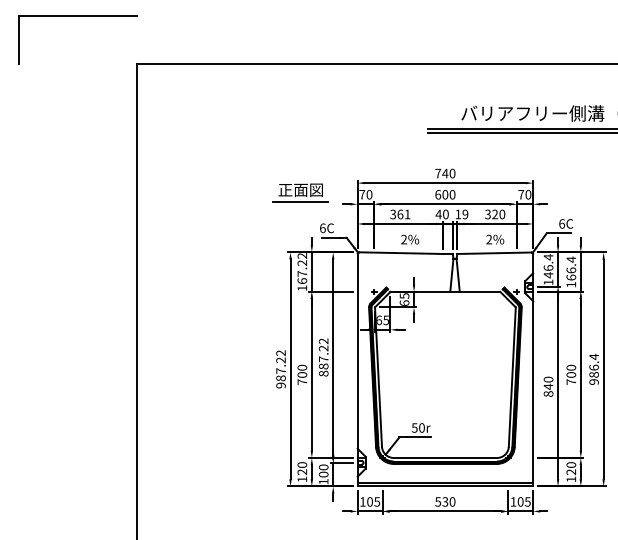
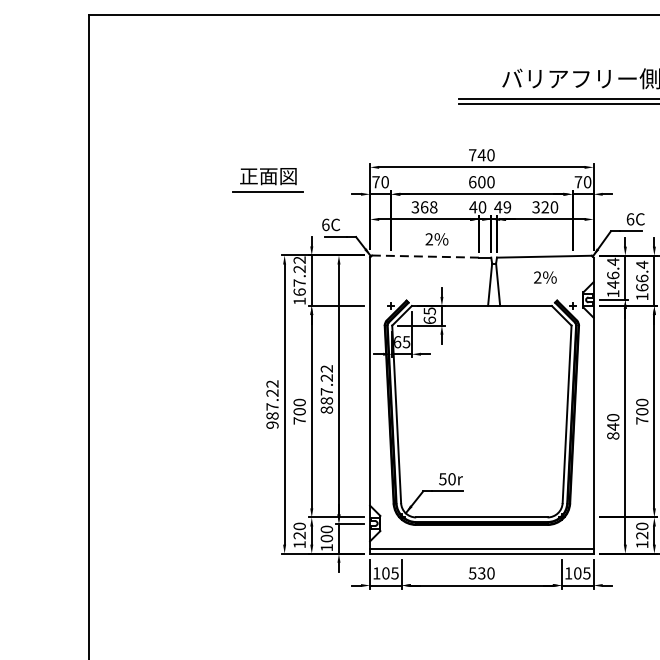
part: (300, 192) -> (268, 179), moved
text: (407, 214) -> (433, 207), 361 -> 368
text: (458, 214) -> (498, 207), 19 -> 49
text: (495, 239) -> (545, 277), moved
line: (401, 253) -> (425, 257), solid -> dashed

